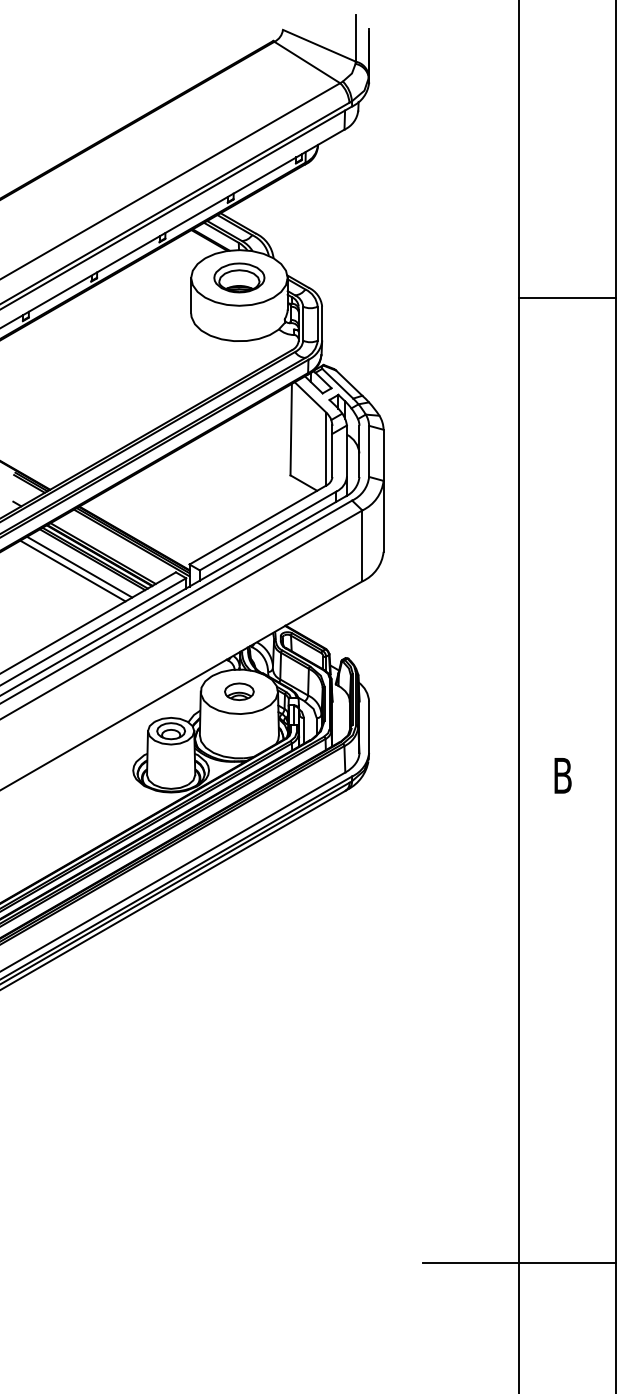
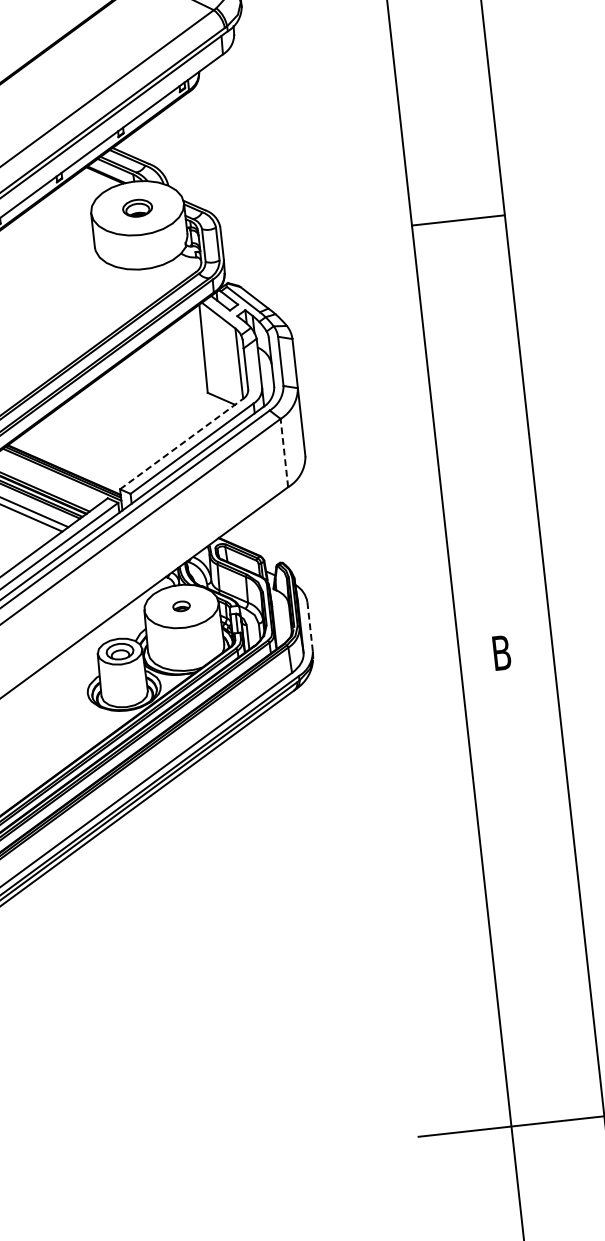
part: (239, 277) -> (137, 207), size x0.6
line: (567, 297) -> (458, 220), moved
line: (257, 525) -> (181, 444), solid -> dashed
line: (362, 545) -> (284, 452), solid -> dashed
part: (239, 691) -> (181, 606), size x0.6
line: (369, 727) -> (310, 627), solid -> dashed

